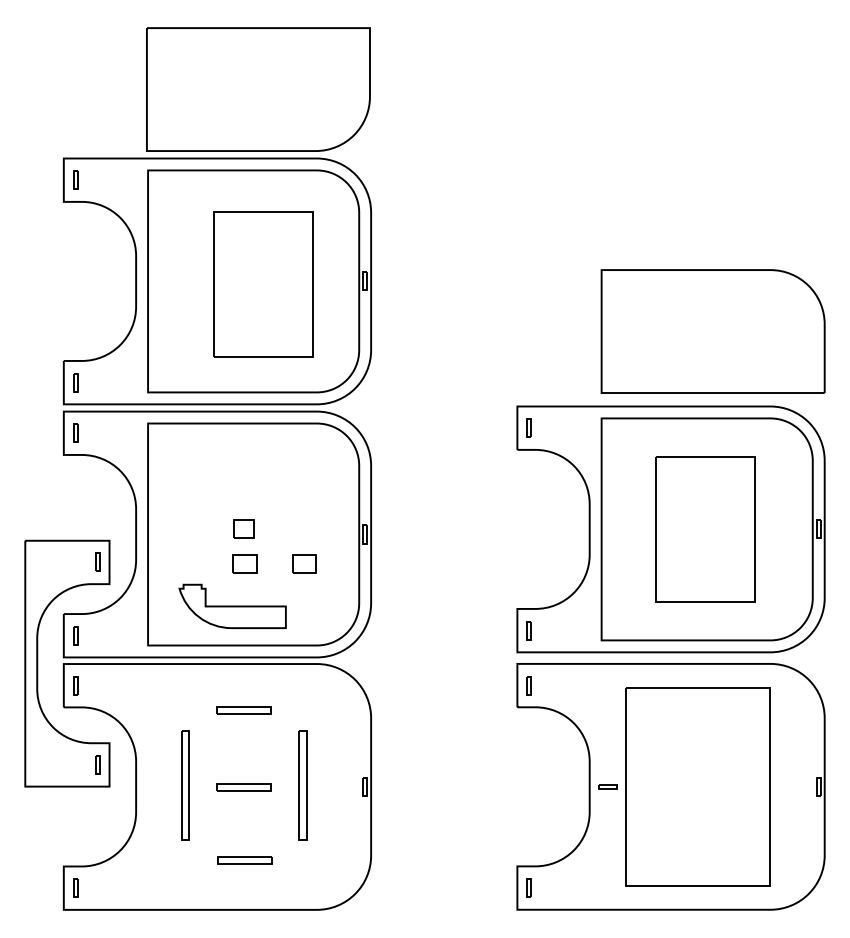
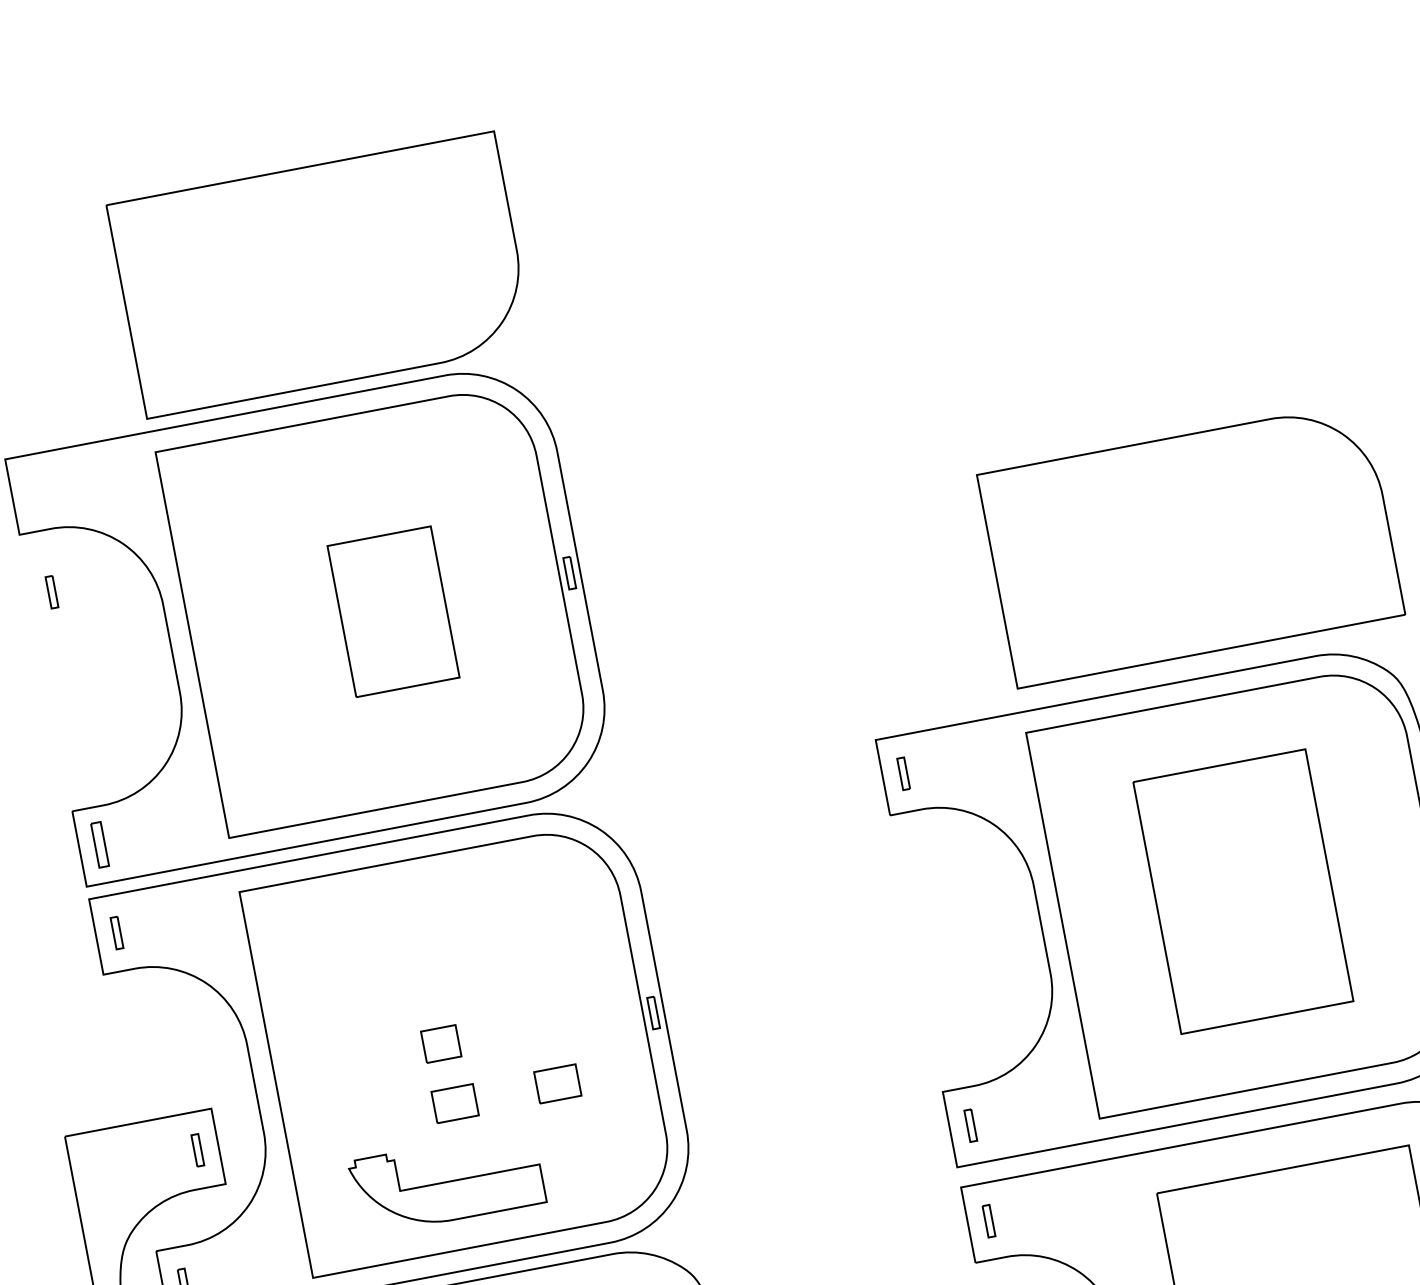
part: (75, 179) -> (51, 591), moved
part: (263, 284) -> (394, 612), size x0.6
part: (75, 382) -> (99, 844), size x1.4

